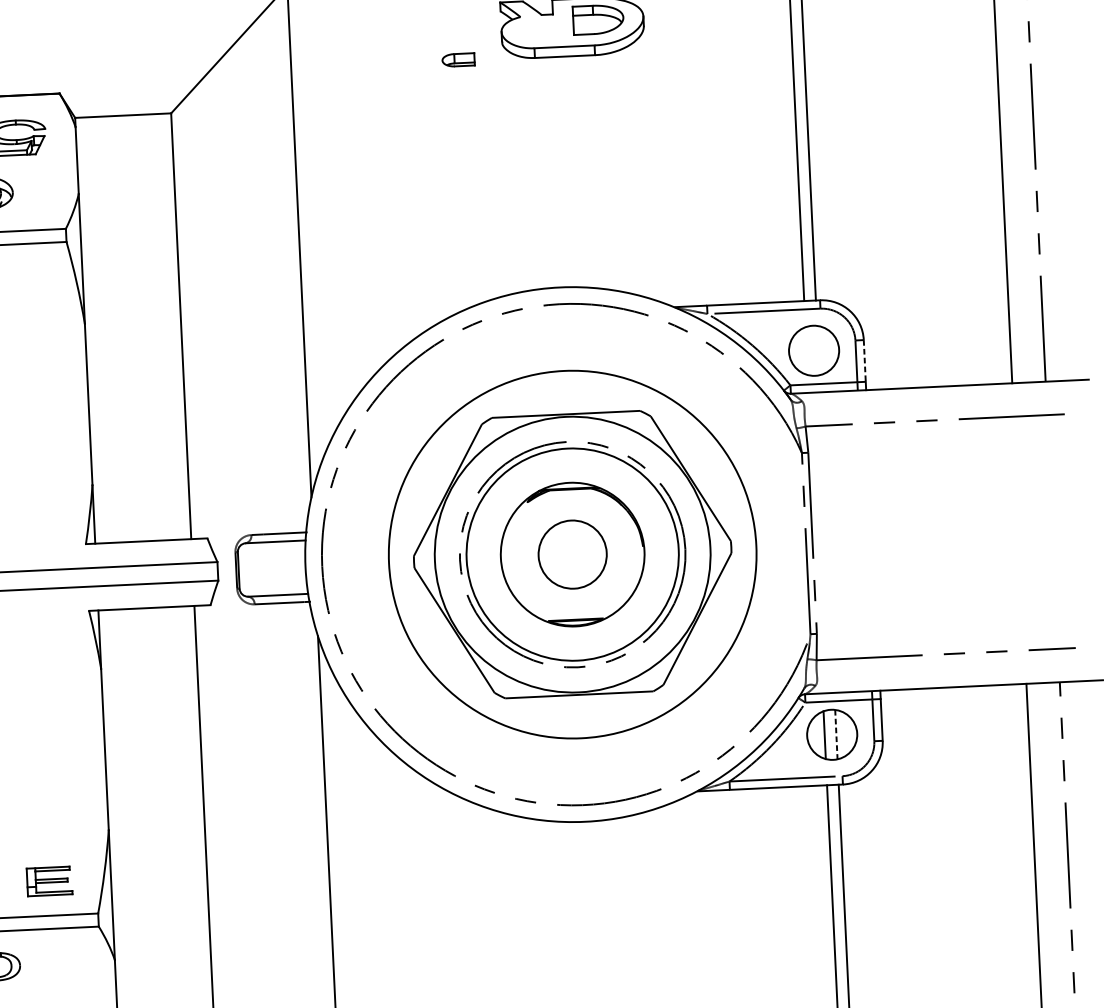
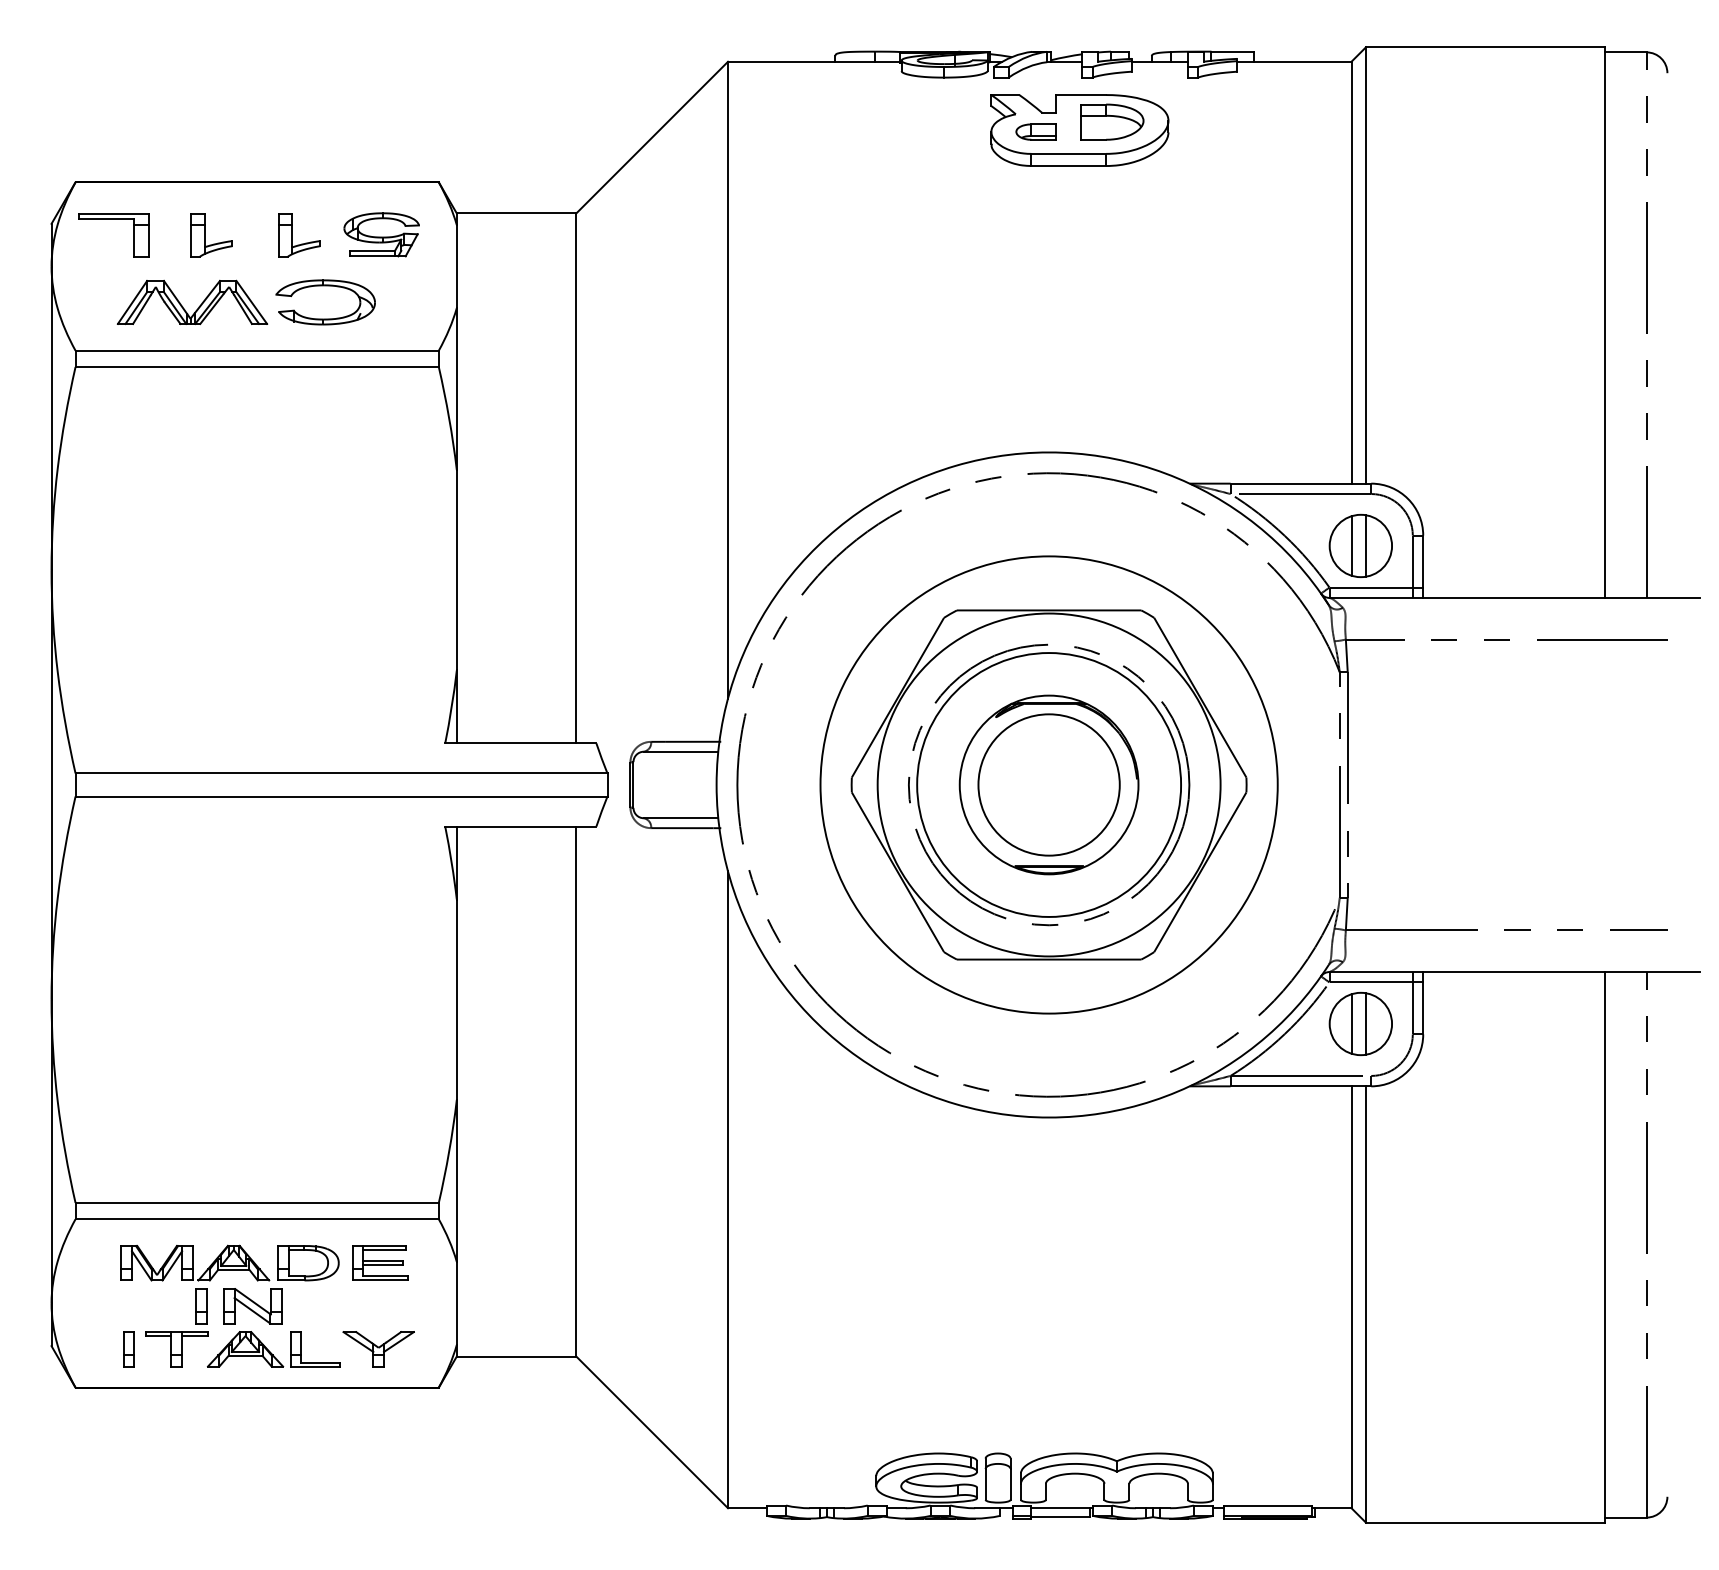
part: (457, 59) -> (1035, 131), moved
line: (806, 350) -> (1351, 545), added
line: (818, 350) -> (1366, 545), added
line: (865, 360) -> (1423, 561), dashed -> solid
circle: (572, 554) -> (1048, 784), size x1.67
line: (836, 735) -> (1366, 1024), dashed -> solid
part: (49, 880) -> (380, 1262), moved

